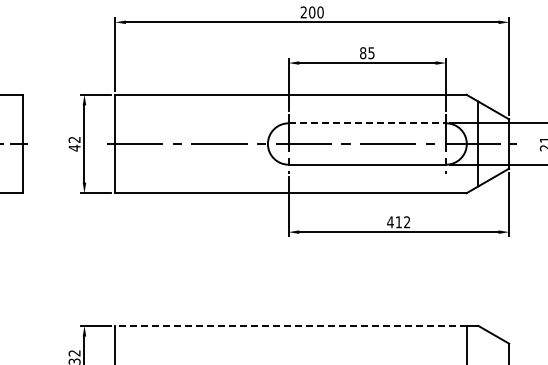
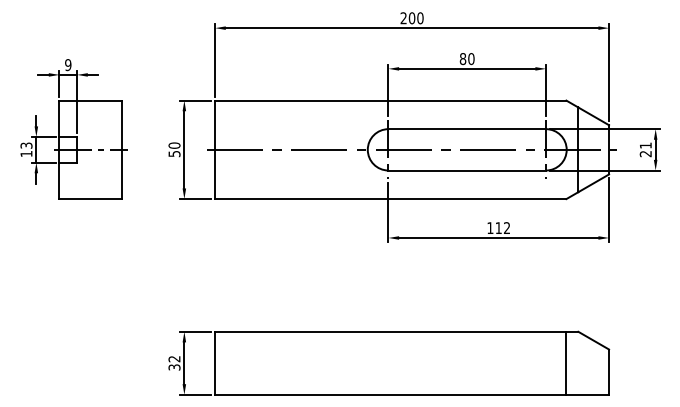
text: (371, 53) -> (471, 59), 85 -> 80
line: (367, 123) -> (467, 129), dashed -> solid
text: (74, 143) -> (174, 149), 42 -> 50
text: (389, 221) -> (489, 227), 412 -> 112
line: (290, 325) -> (390, 331), dashed -> solid

